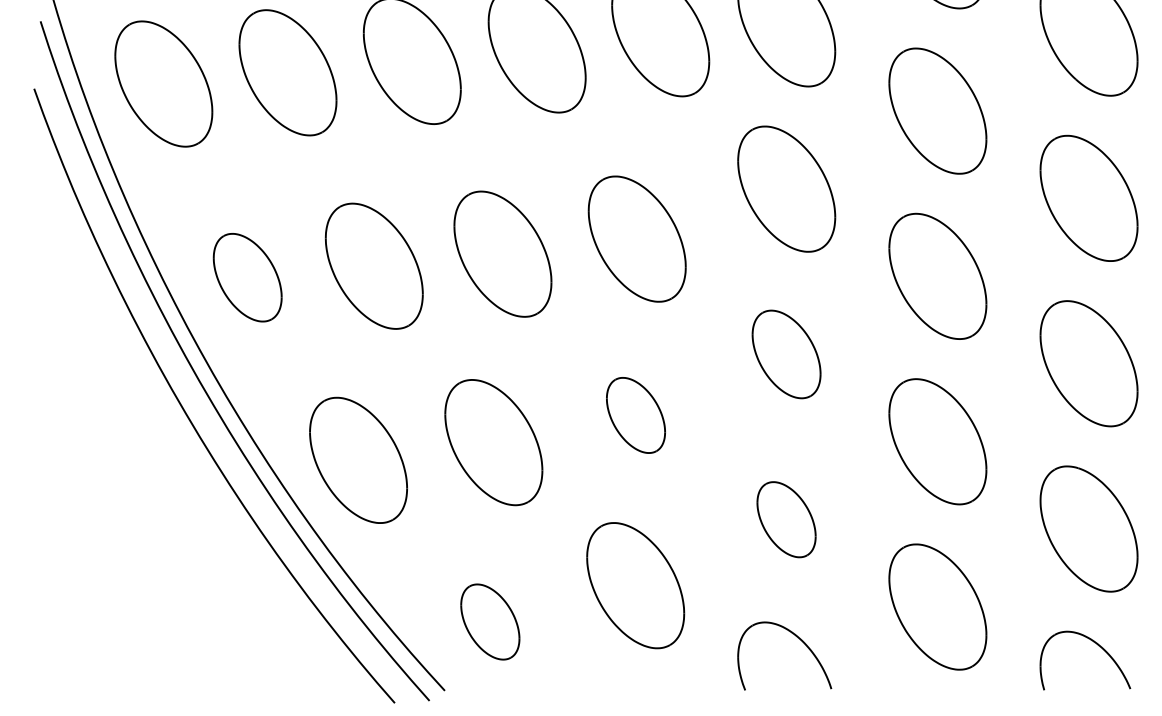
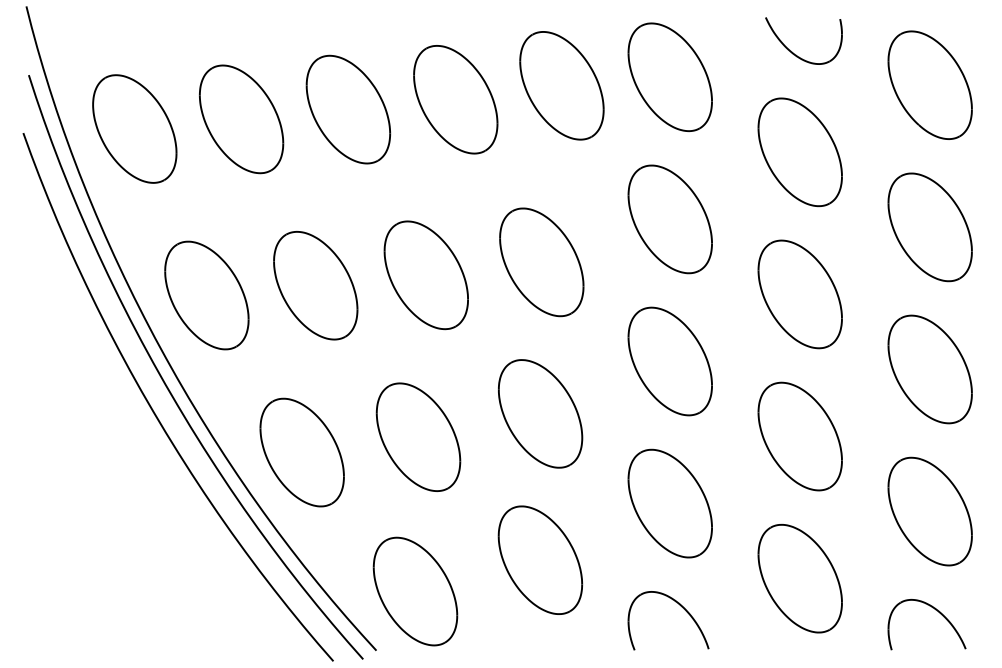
part: (247, 277) -> (206, 295), size x1.43
part: (785, 354) -> (669, 361), size x1.43
part: (635, 414) -> (540, 413), size x1.67
part: (785, 519) -> (669, 503), size x1.67
part: (490, 621) -> (415, 591), size x1.67

